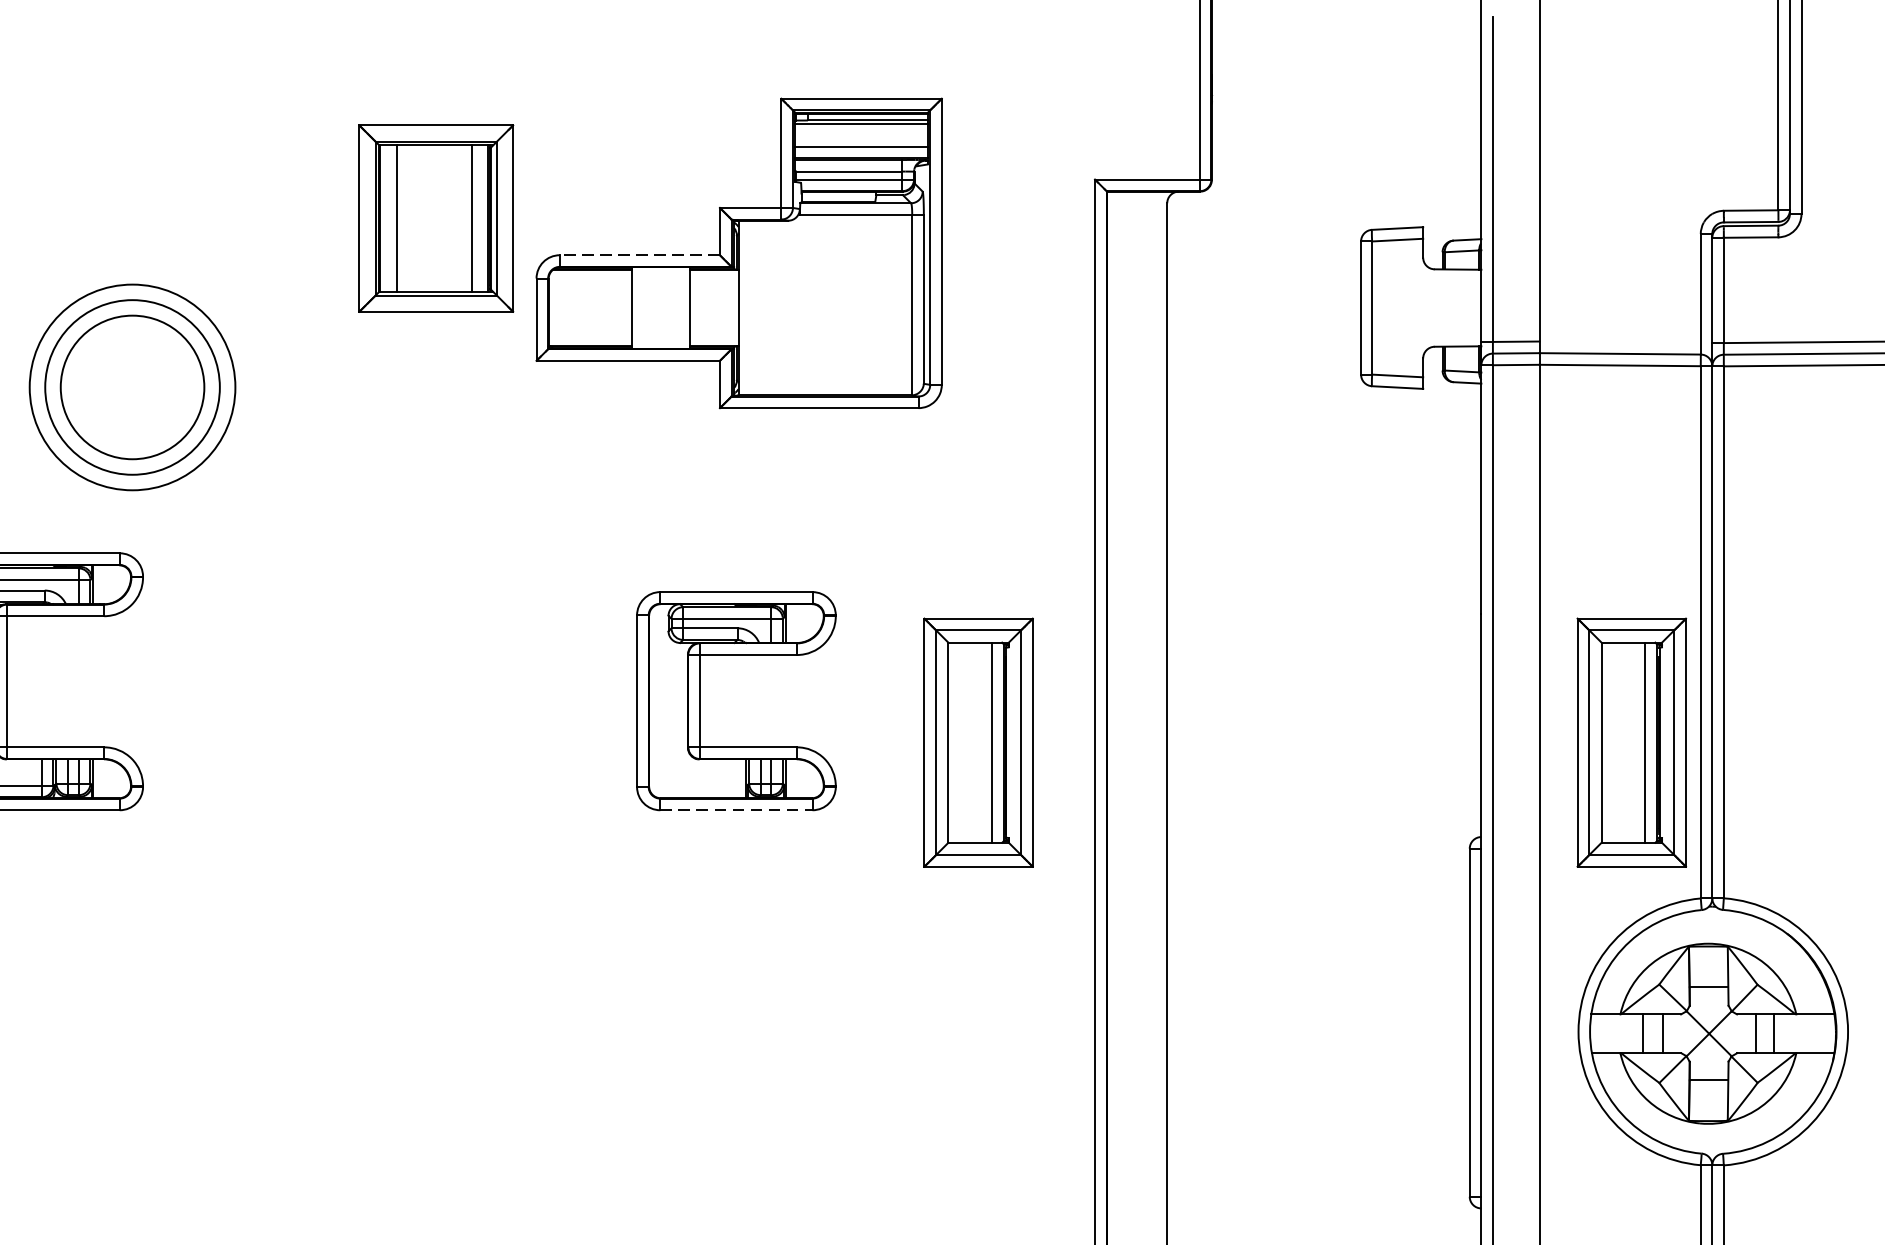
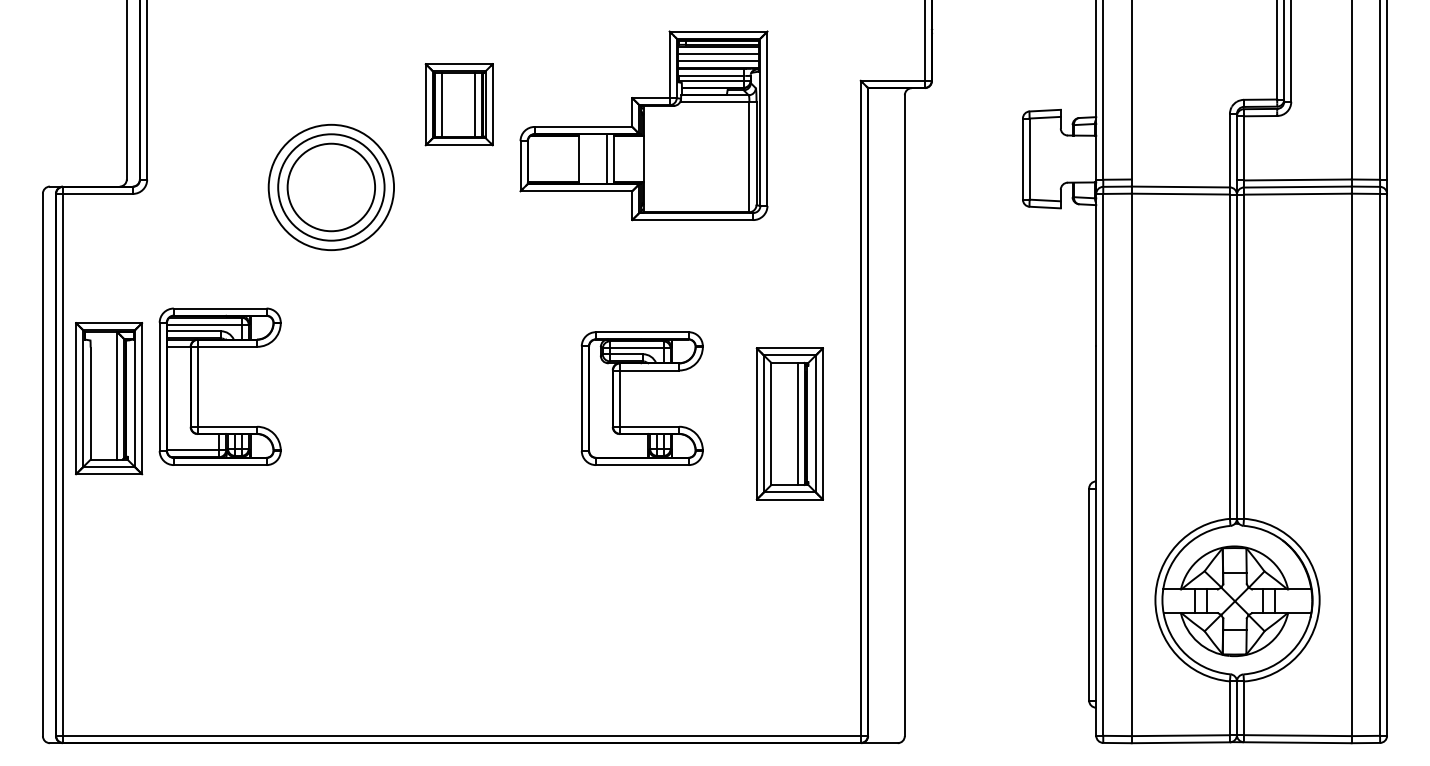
line: (861, 134) -> (718, 53), added
part: (434, 218) -> (458, 104), size x0.71
line: (639, 254) -> (583, 126), dashed -> solid
line: (677, 307) -> (606, 158), added
part: (131, 385) -> (330, 186), moved
part: (1631, 741) -> (1187, 423), removed
line: (736, 810) -> (642, 465), dashed -> solid

